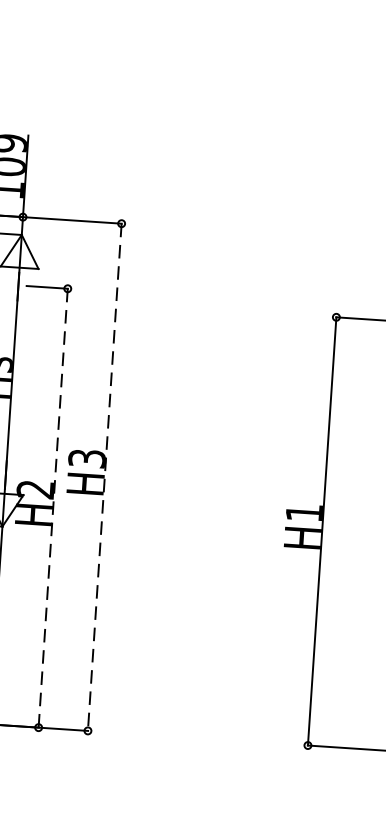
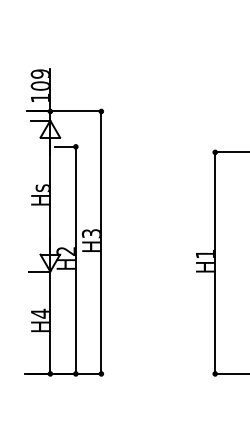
line: (104, 478) -> (101, 243), dashed -> solid
line: (52, 508) -> (75, 260), dashed -> solid

